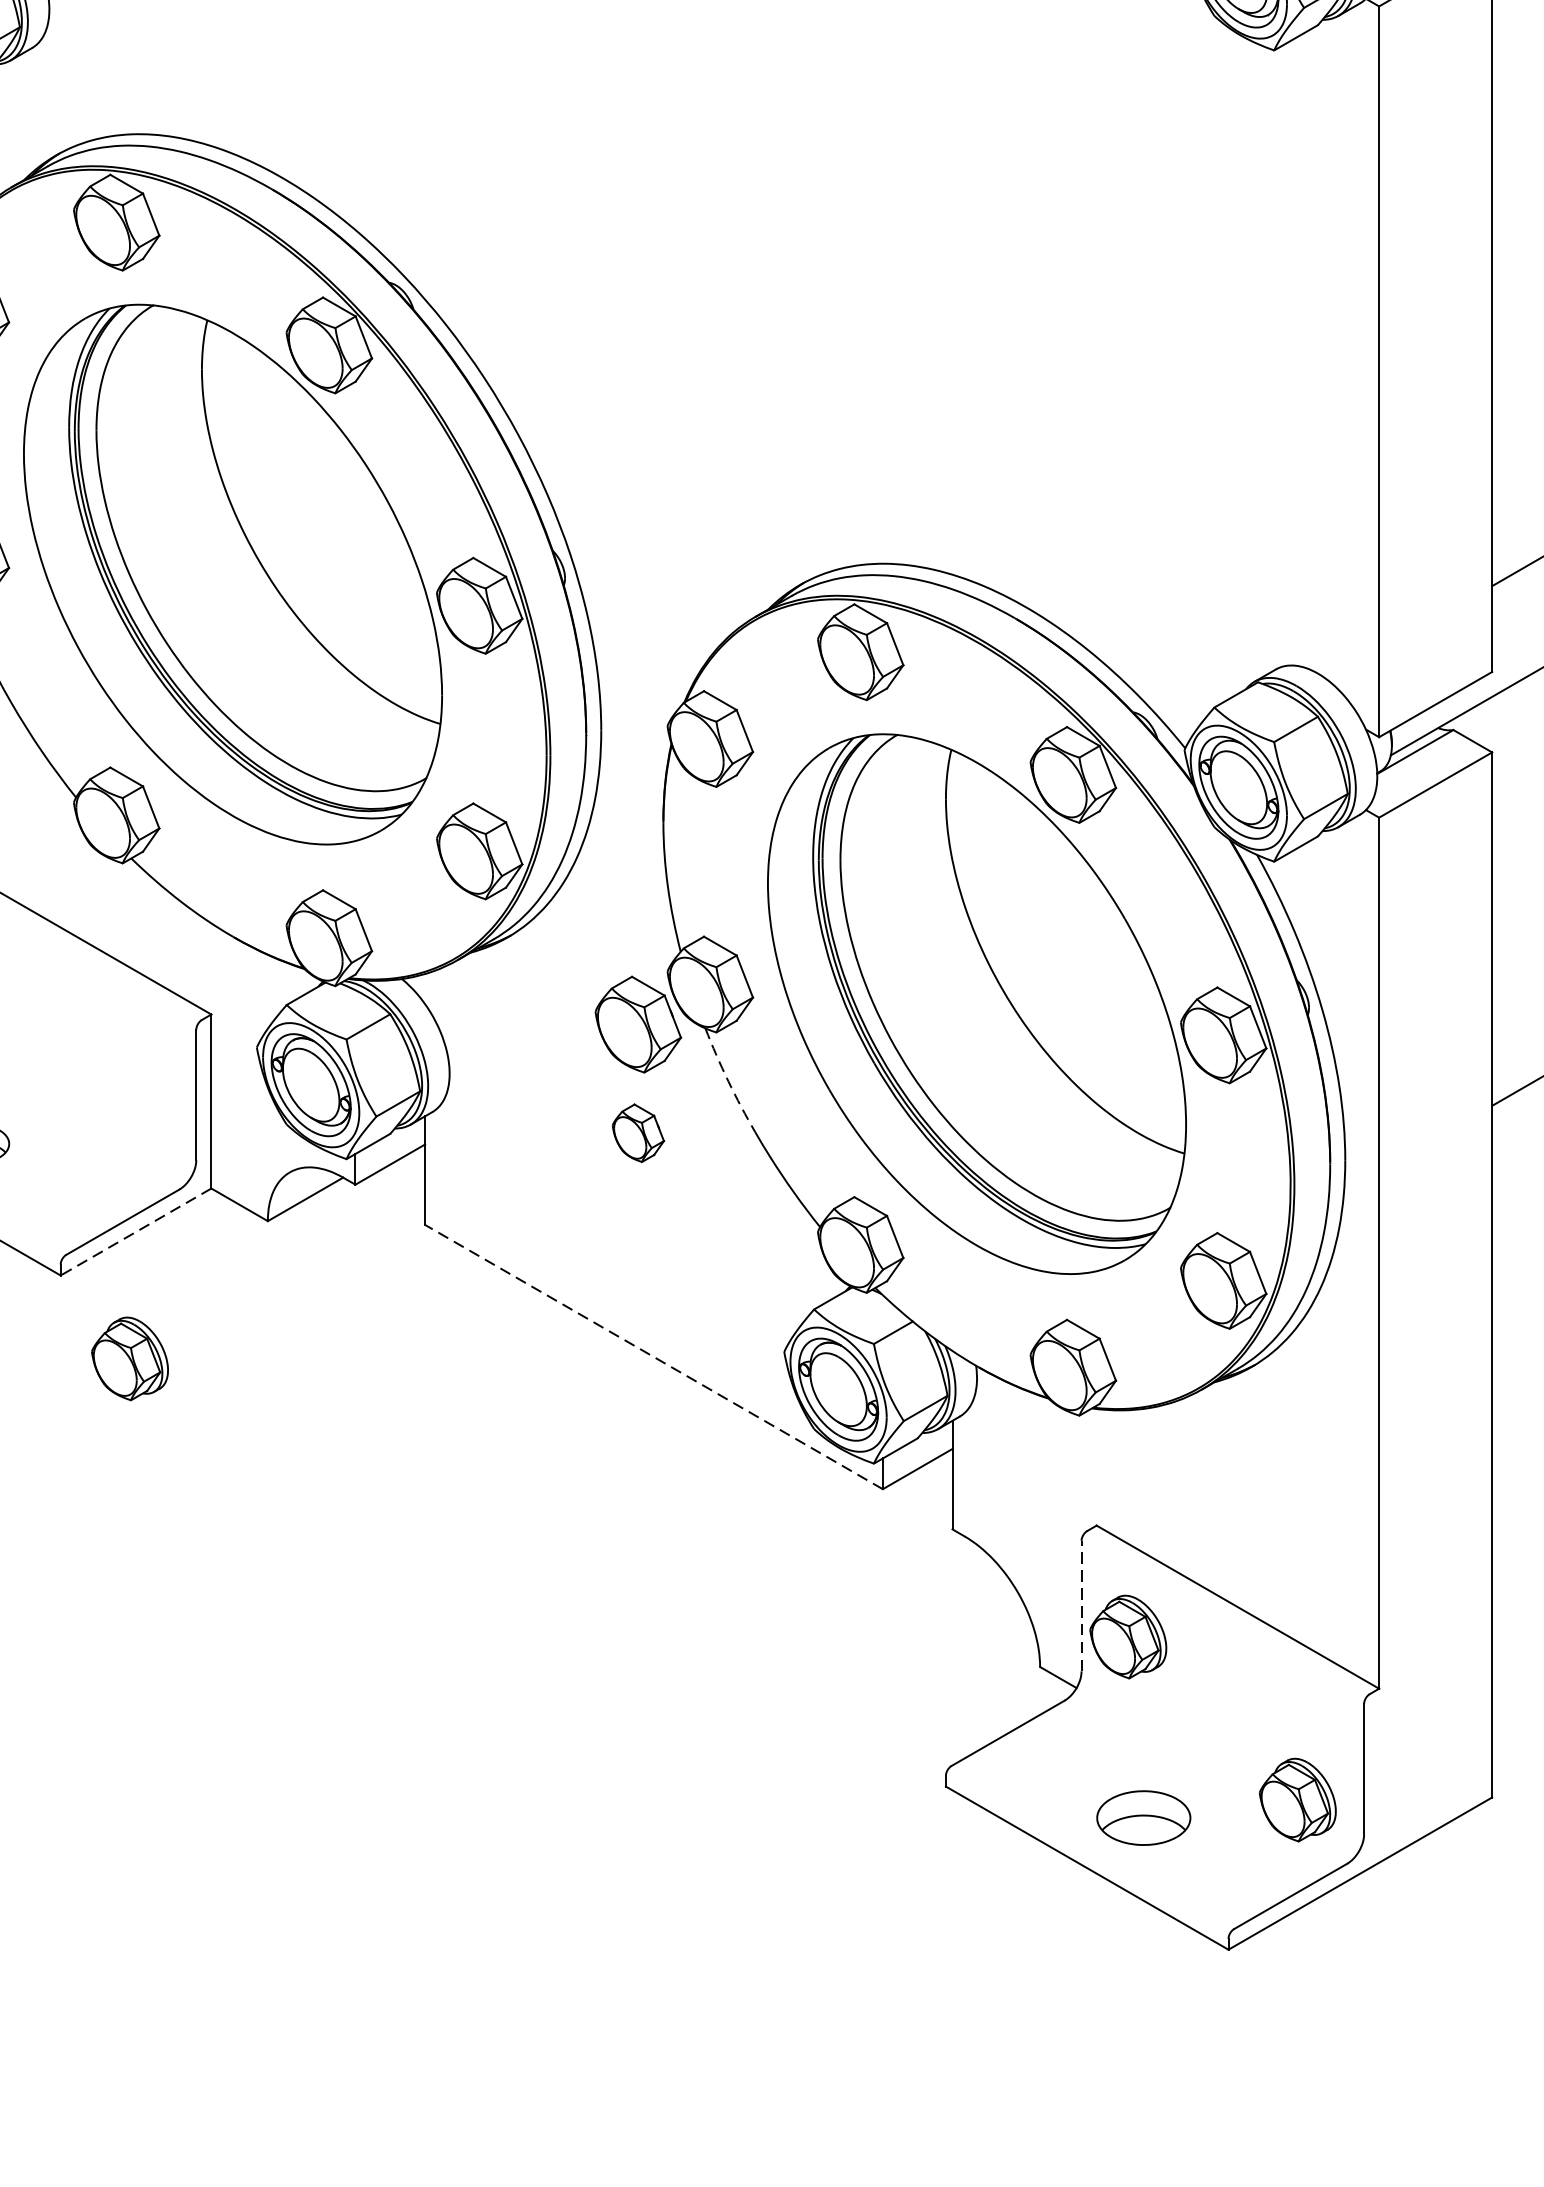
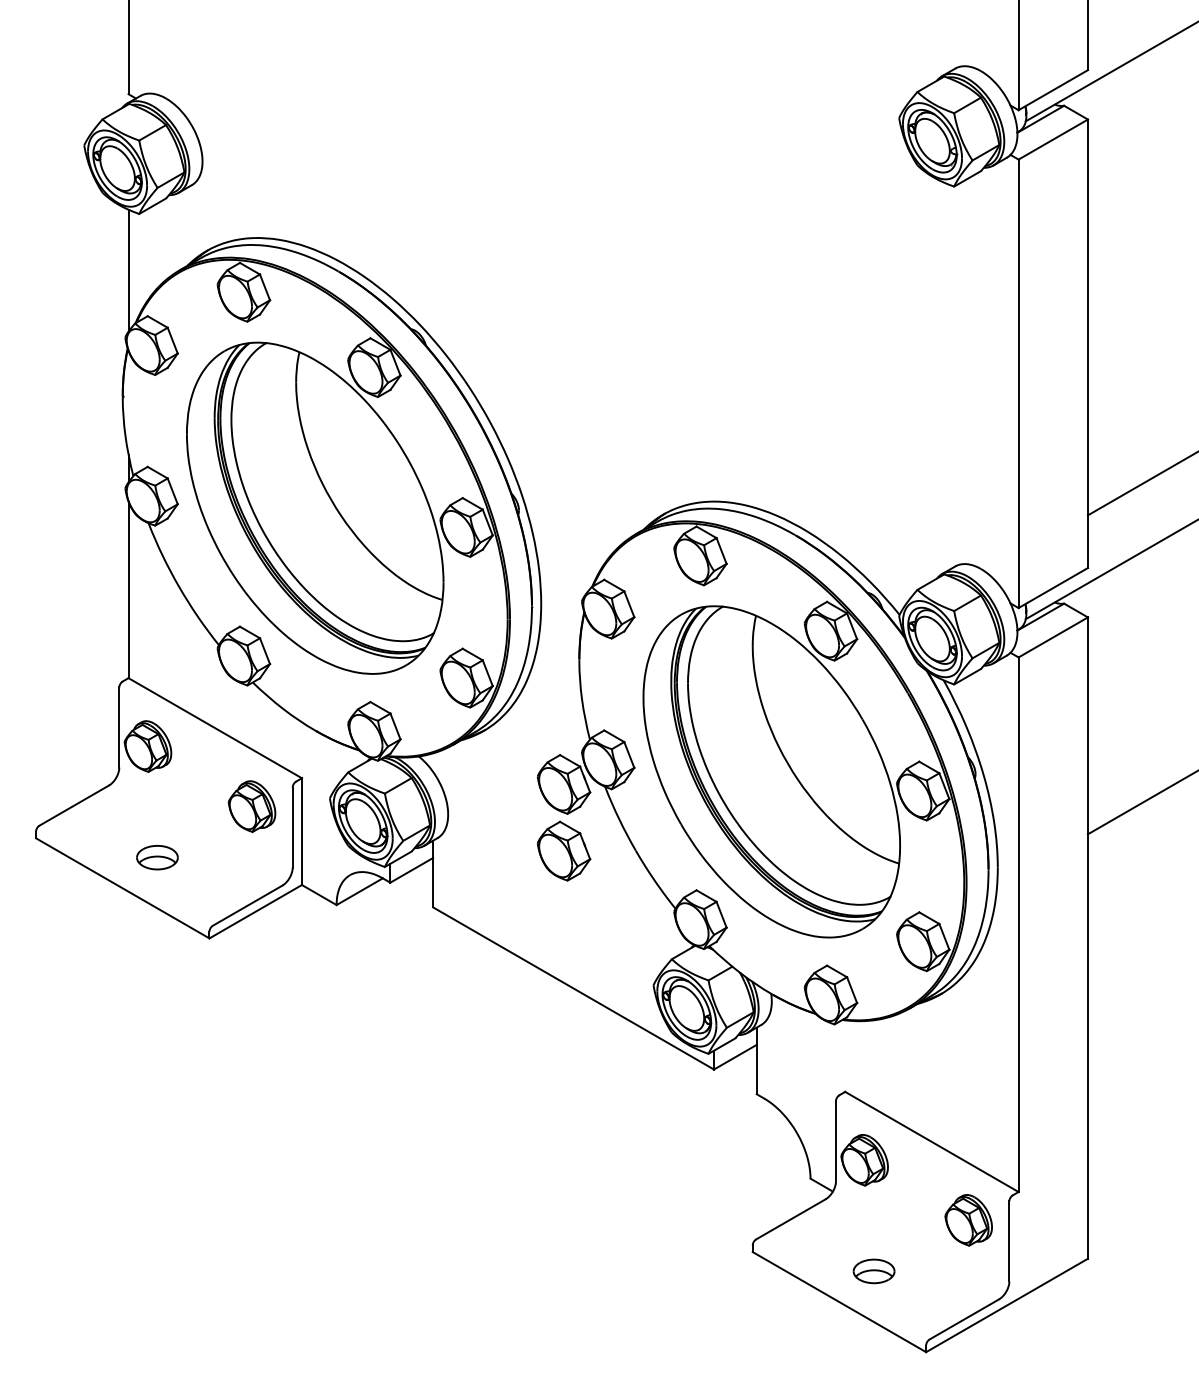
arc: (728, 1081) -> (619, 819), dashed -> solid
part: (637, 1132) -> (563, 850), size x1.67
line: (135, 1231) -> (255, 911), dashed -> solid
line: (653, 1357) -> (573, 988), dashed -> solid
part: (129, 1358) -> (251, 806), moved
line: (1080, 1604) -> (835, 1140), dashed -> solid
part: (1297, 1800) -> (968, 1220), moved
part: (1142, 1818) -> (873, 1271), size x0.71

